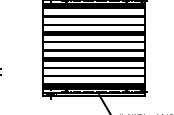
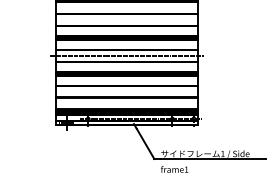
line: (93, 46) -> (126, 55), added

